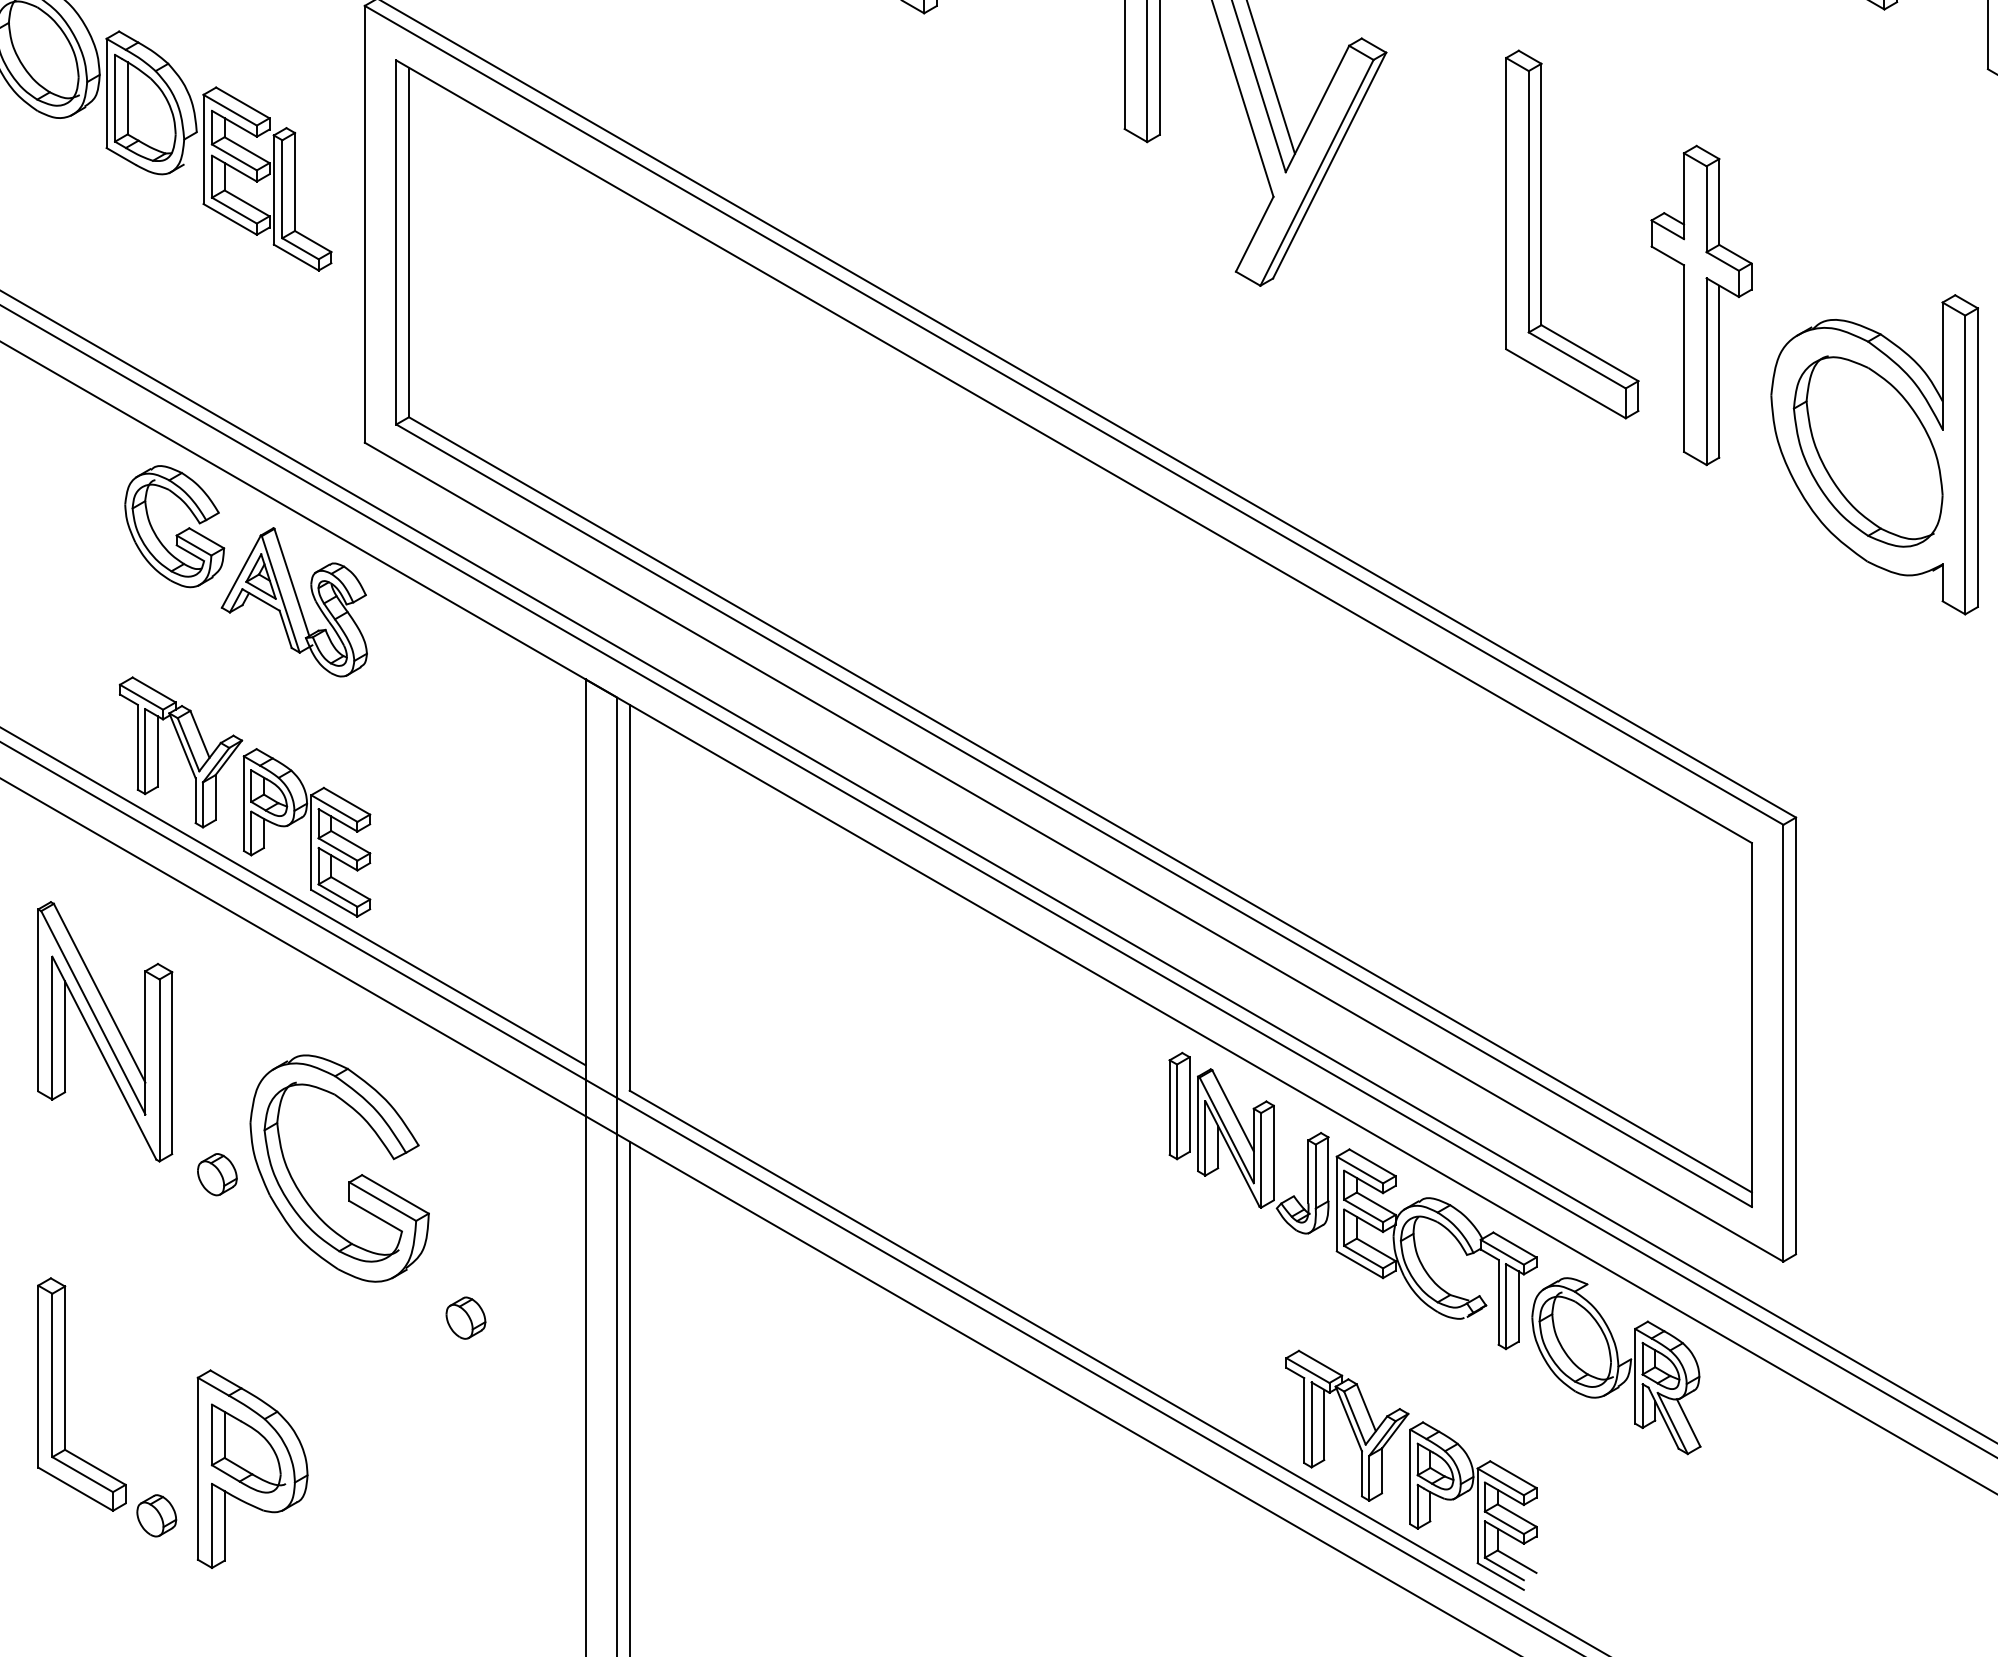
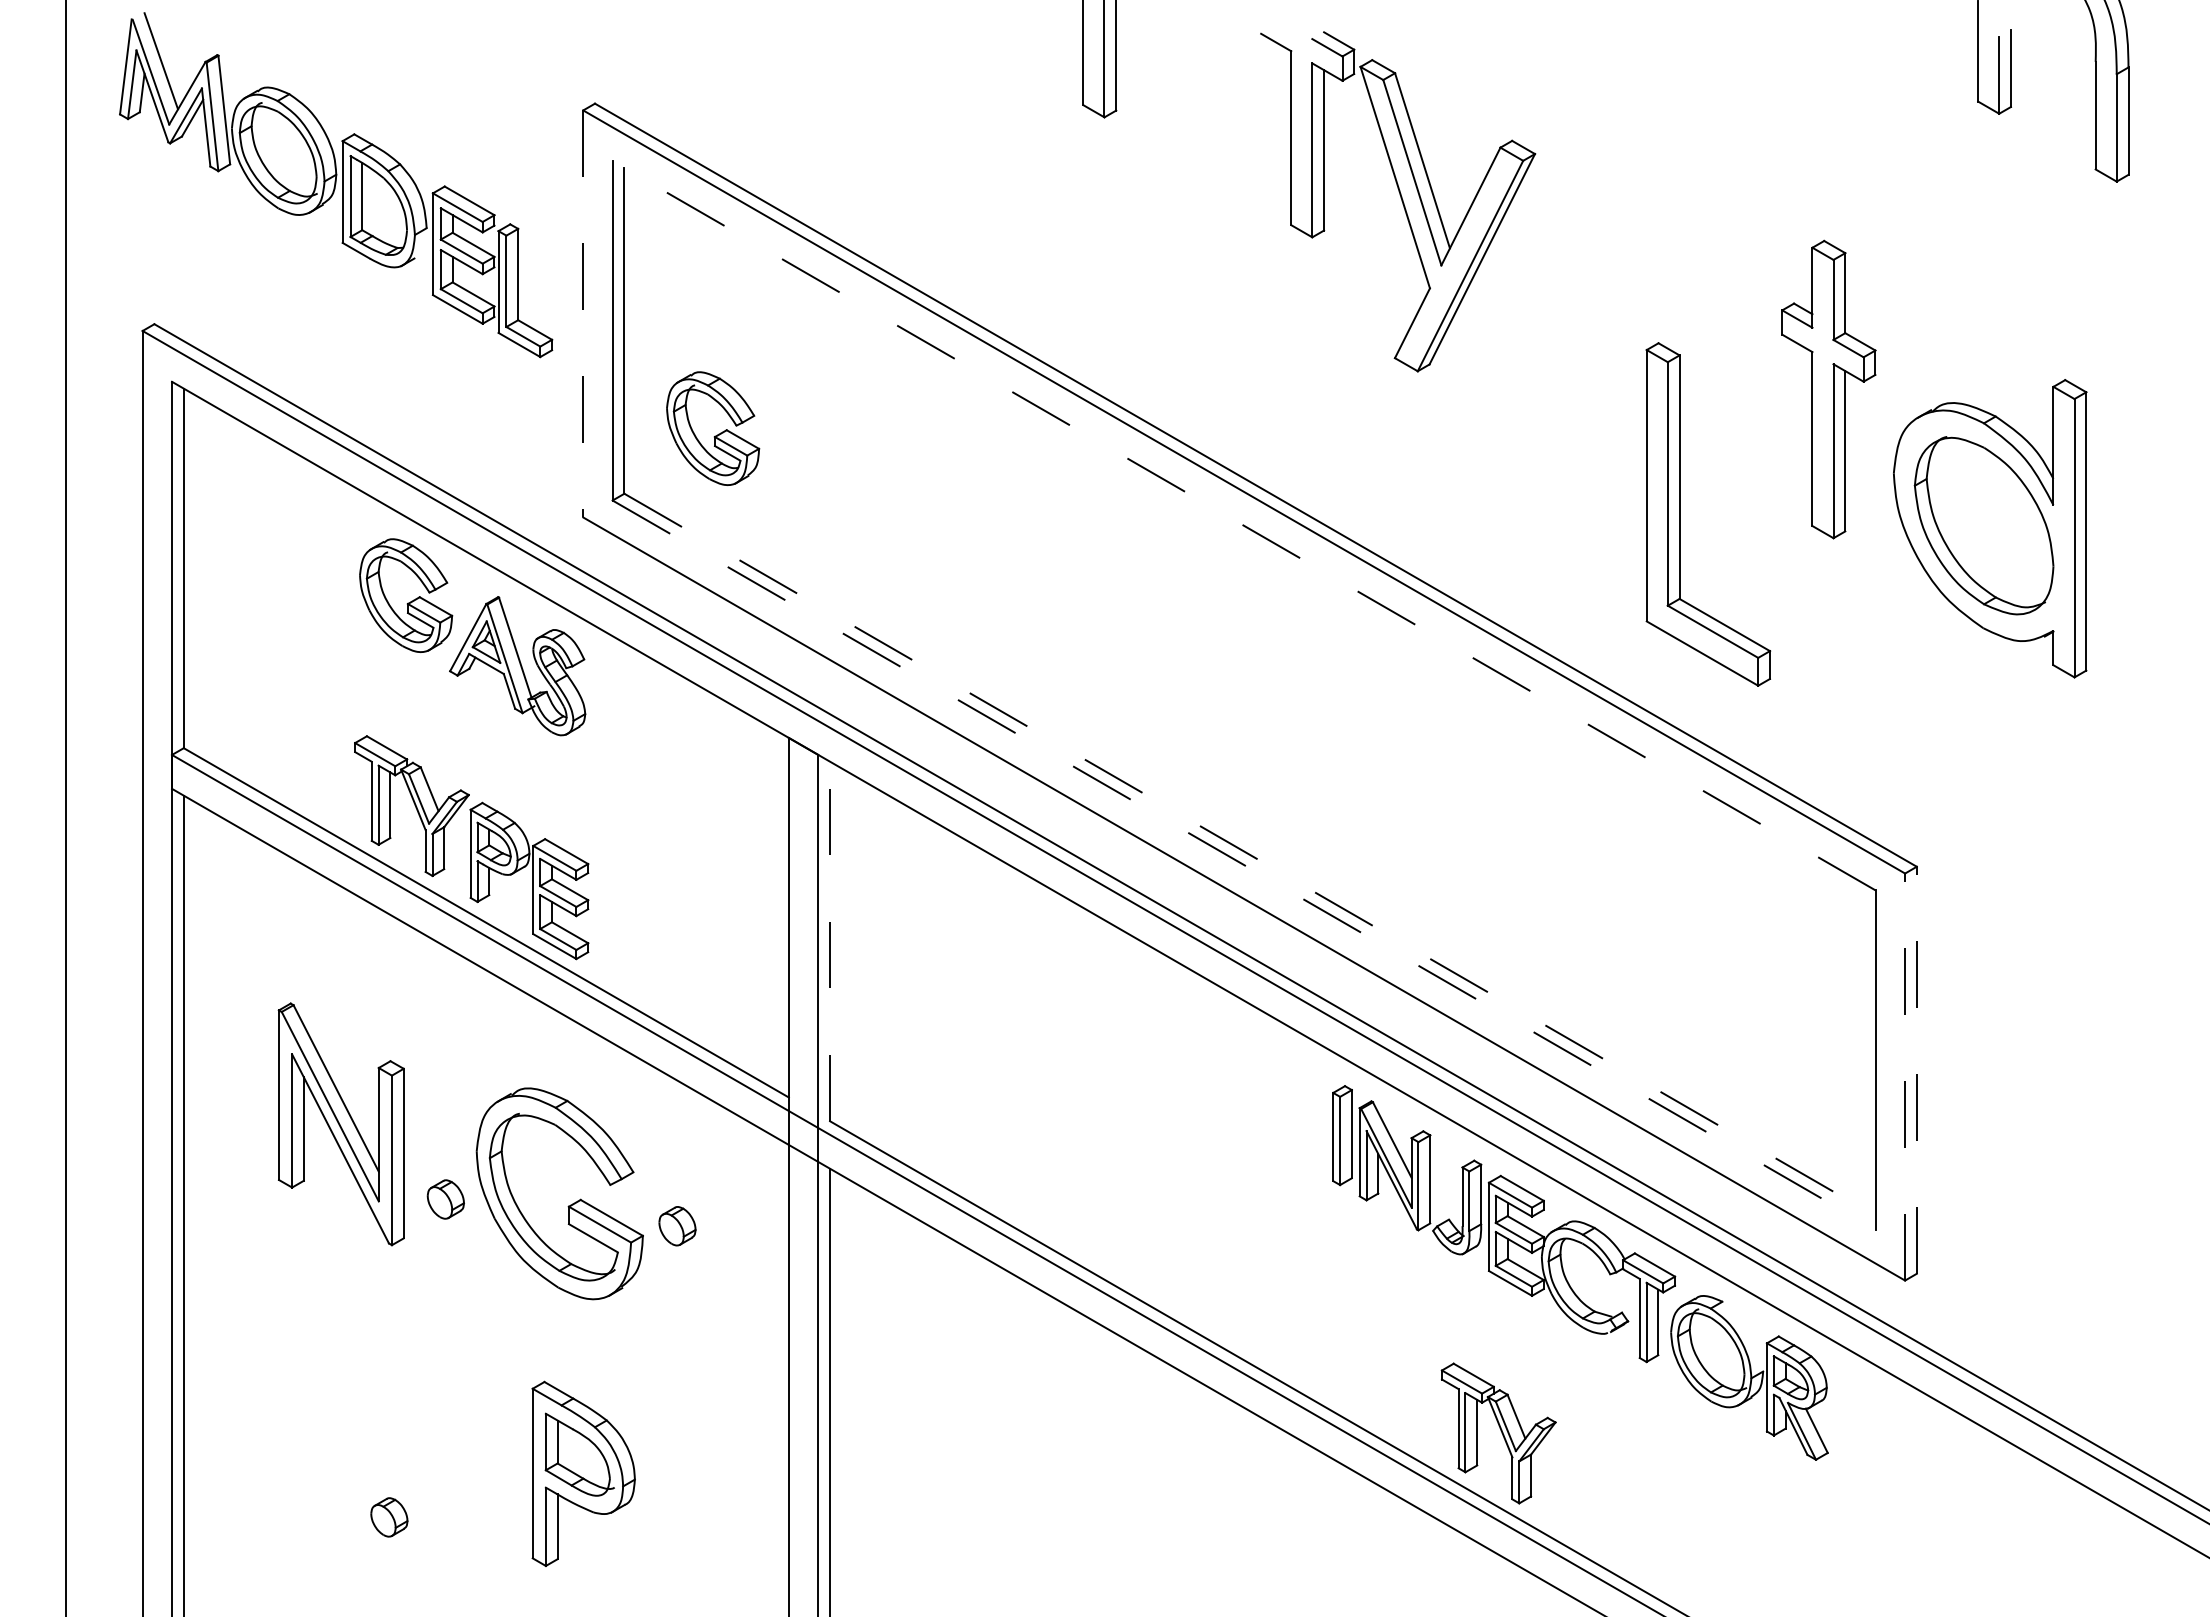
line: (365, 223) -> (583, 313), solid -> dashed
part: (1542, 234) -> (1680, 514), moved
part: (509, 352) -> (718, 433), added
line: (1073, 451) -> (1243, 525), solid -> dashed
line: (1080, 805) -> (1250, 855), solid -> dashed
line: (1074, 816) -> (1244, 865), solid -> dashed
line: (630, 897) -> (830, 941), solid -> dashed
part: (104, 1031) -> (340, 1124), moved
line: (1795, 1036) -> (1916, 1070), solid -> dashed
line: (1783, 1043) -> (1905, 1077), solid -> dashed
part: (465, 1318) -> (677, 1226), moved
part: (65, 1394) -> (304, 1404), removed
part: (252, 1468) -> (583, 1473), moved
part: (1473, 1506) -> (1616, 1508), removed

